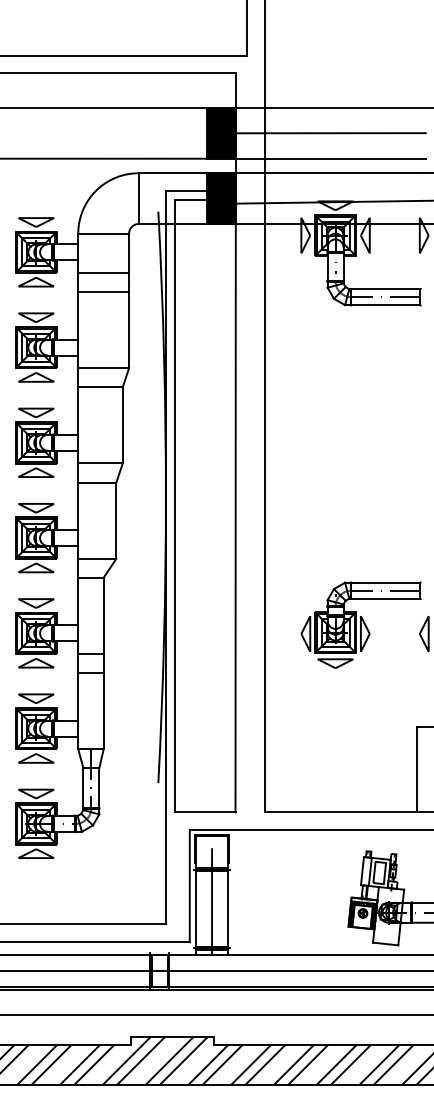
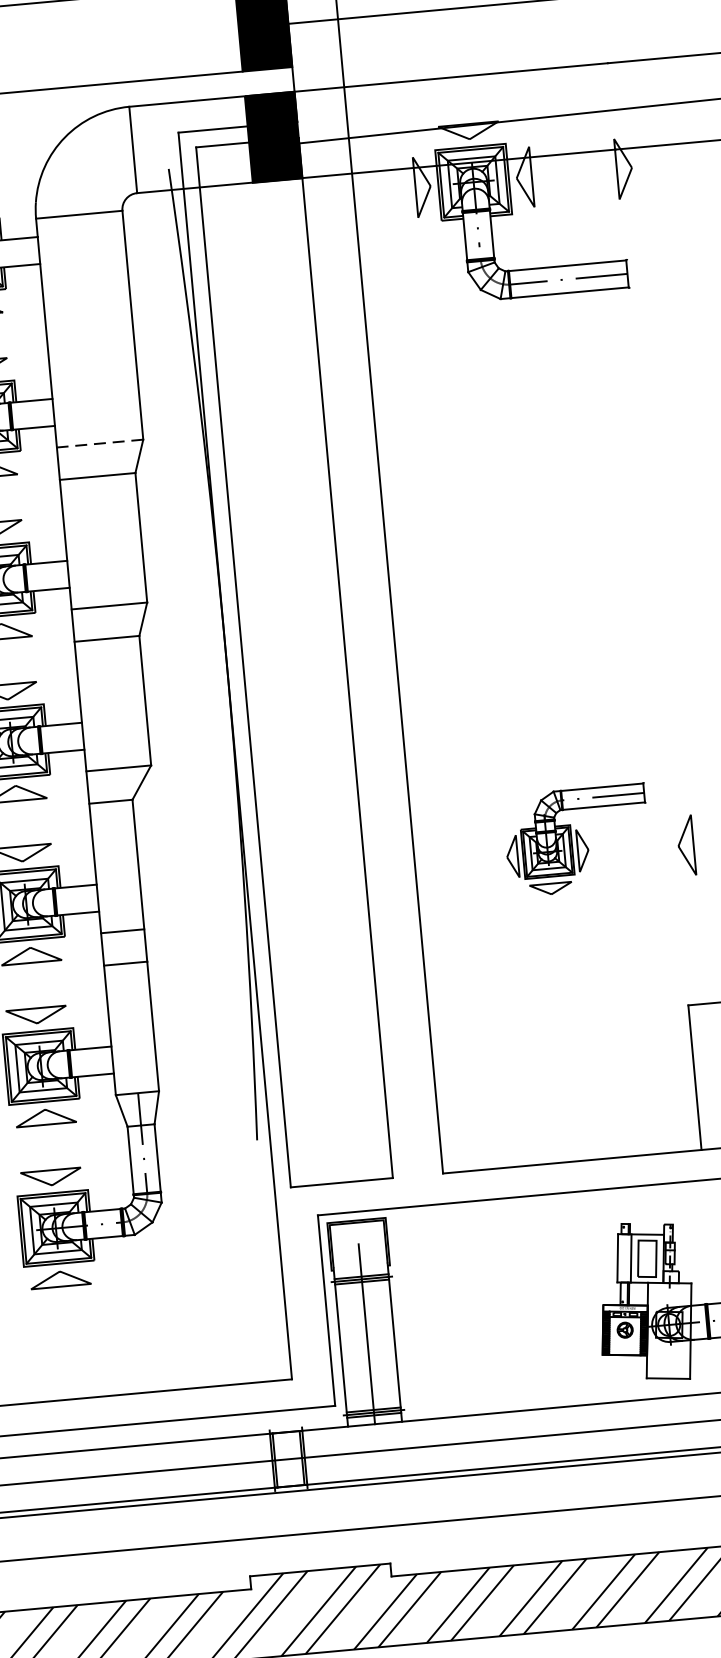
line: (330, 158) -> (453, 52), removed
line: (103, 272) -> (84, 280), removed
line: (103, 292) -> (88, 314), removed
line: (103, 368) -> (99, 444), solid -> dashed
part: (360, 624) -> (576, 839), size x0.7

